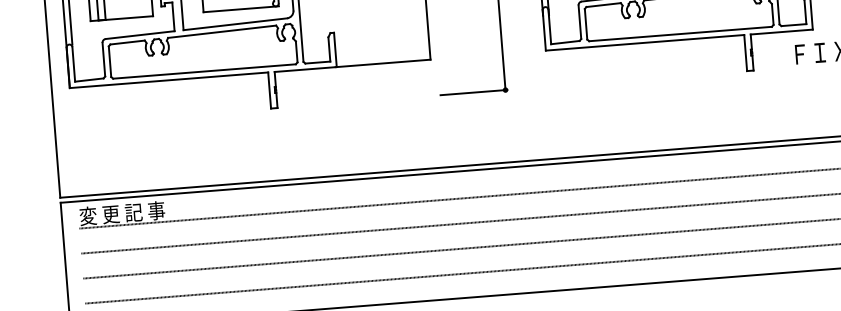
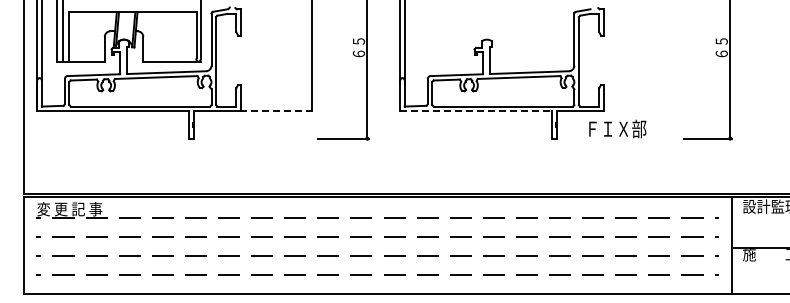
line: (644, 43) -> (475, 111), solid -> dashed
line: (383, 63) -> (276, 111), solid -> dashed

